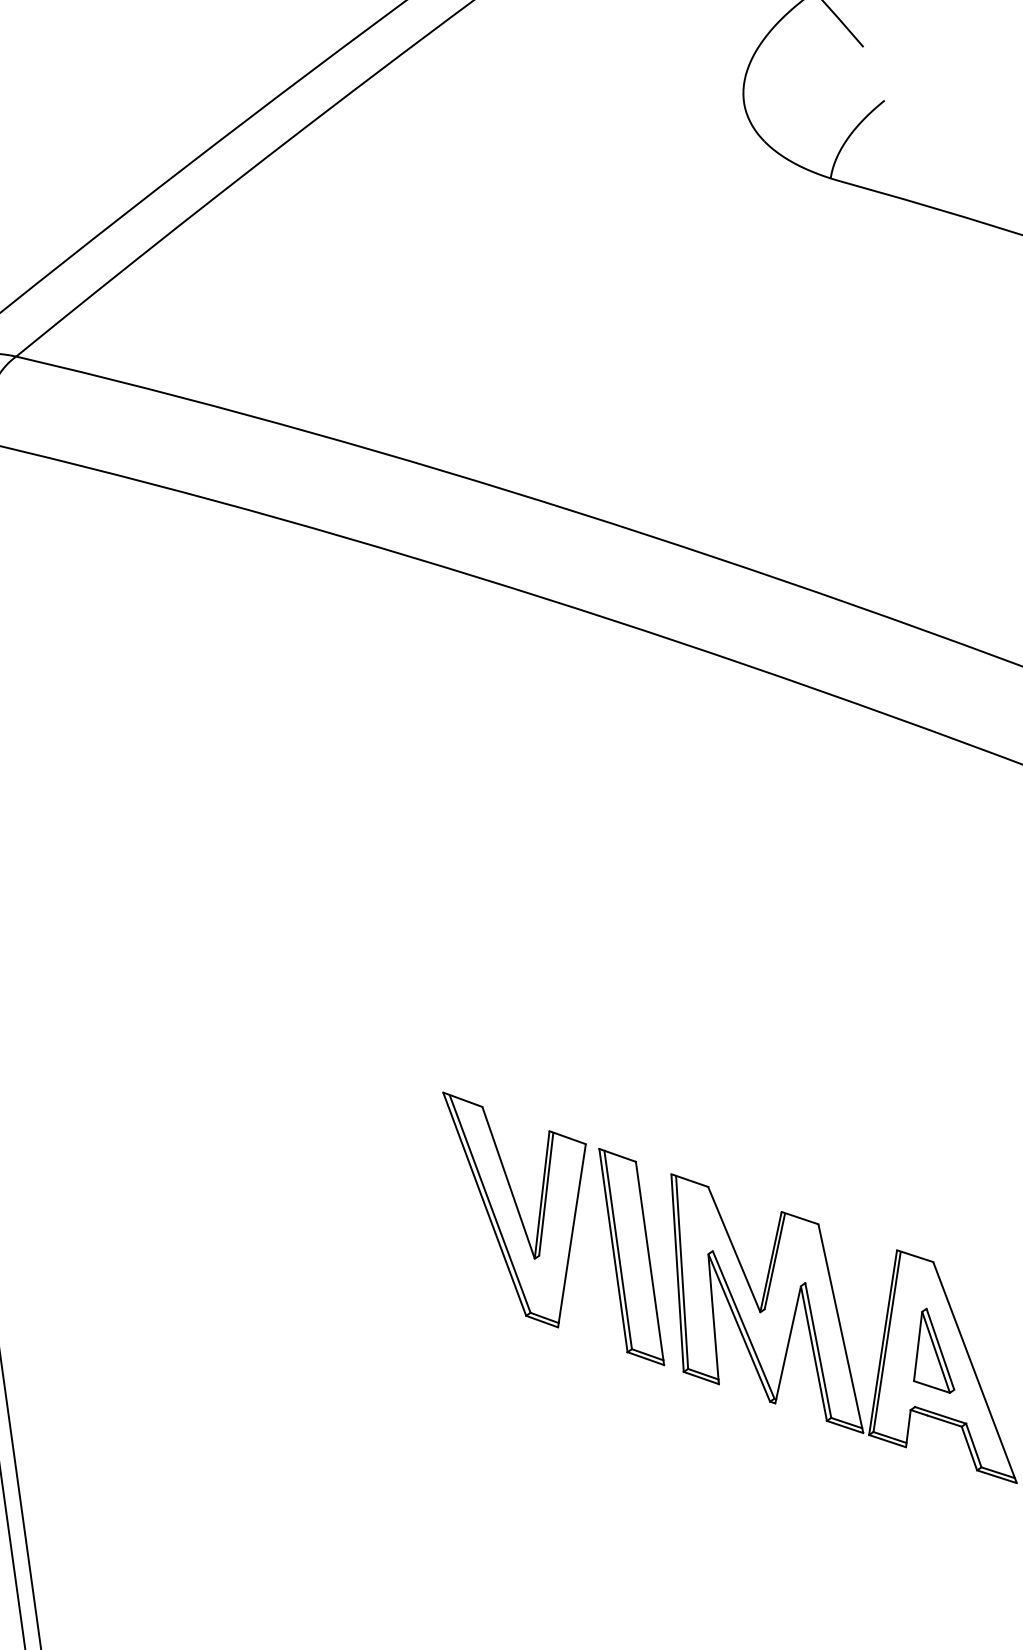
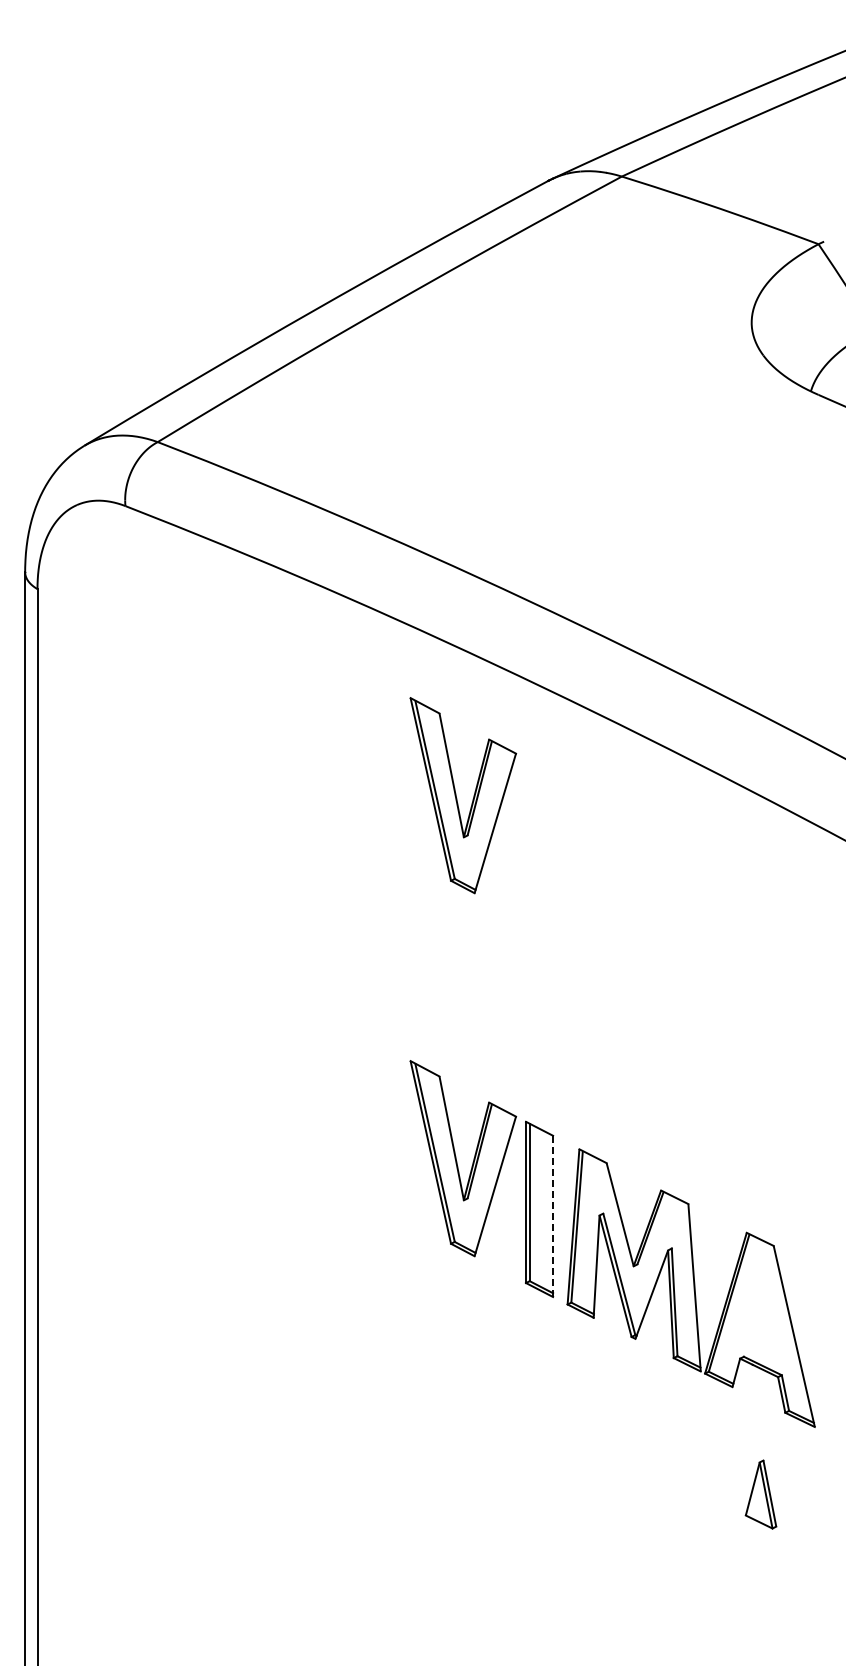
part: (456, 753) -> (457, 798), added
line: (650, 1263) -> (553, 1216), solid -> dashed
part: (928, 1352) -> (760, 1494), moved

